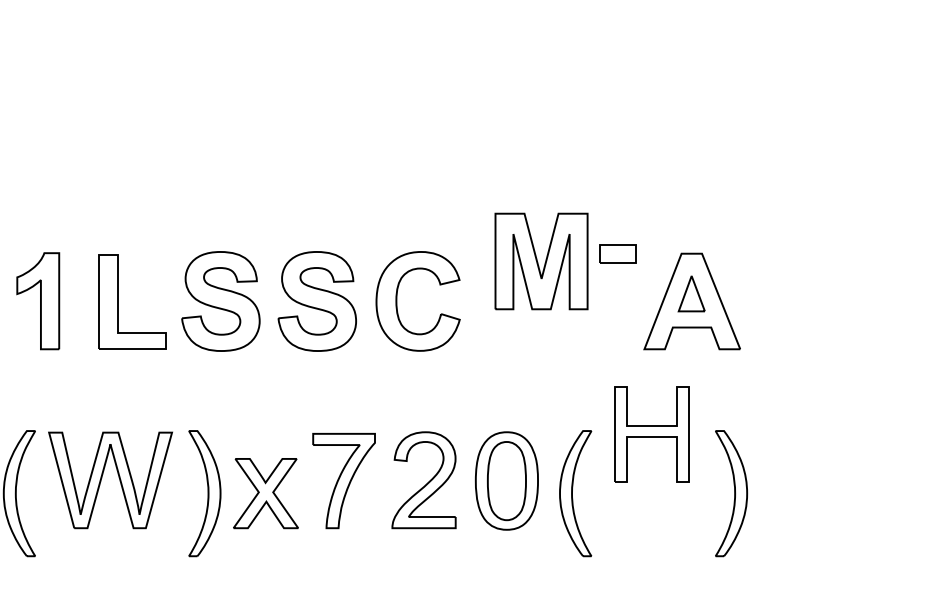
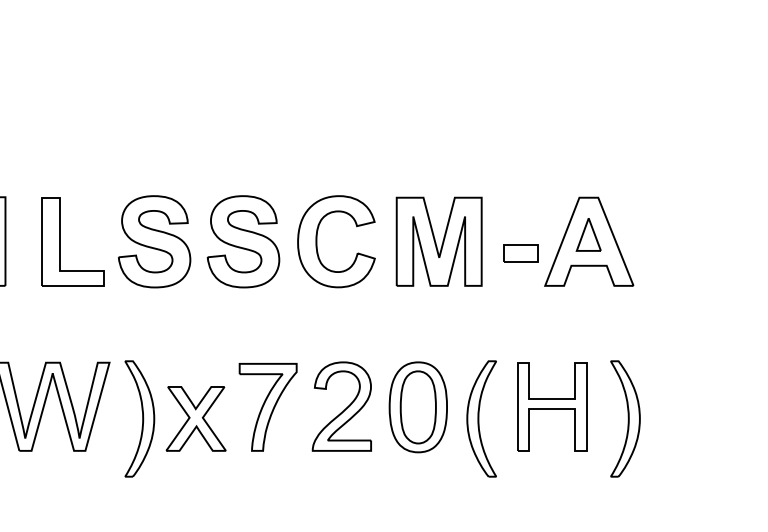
part: (617, 253) -> (520, 253), moved
part: (541, 261) -> (439, 241), moved
part: (651, 434) -> (551, 406), moved

